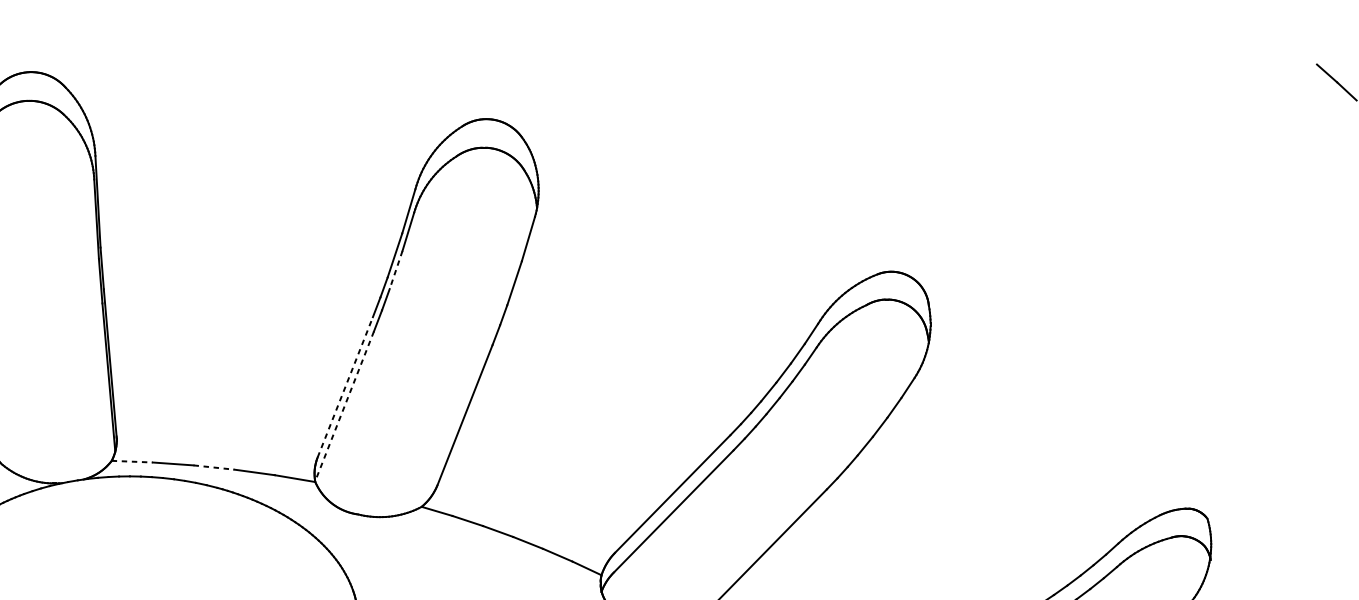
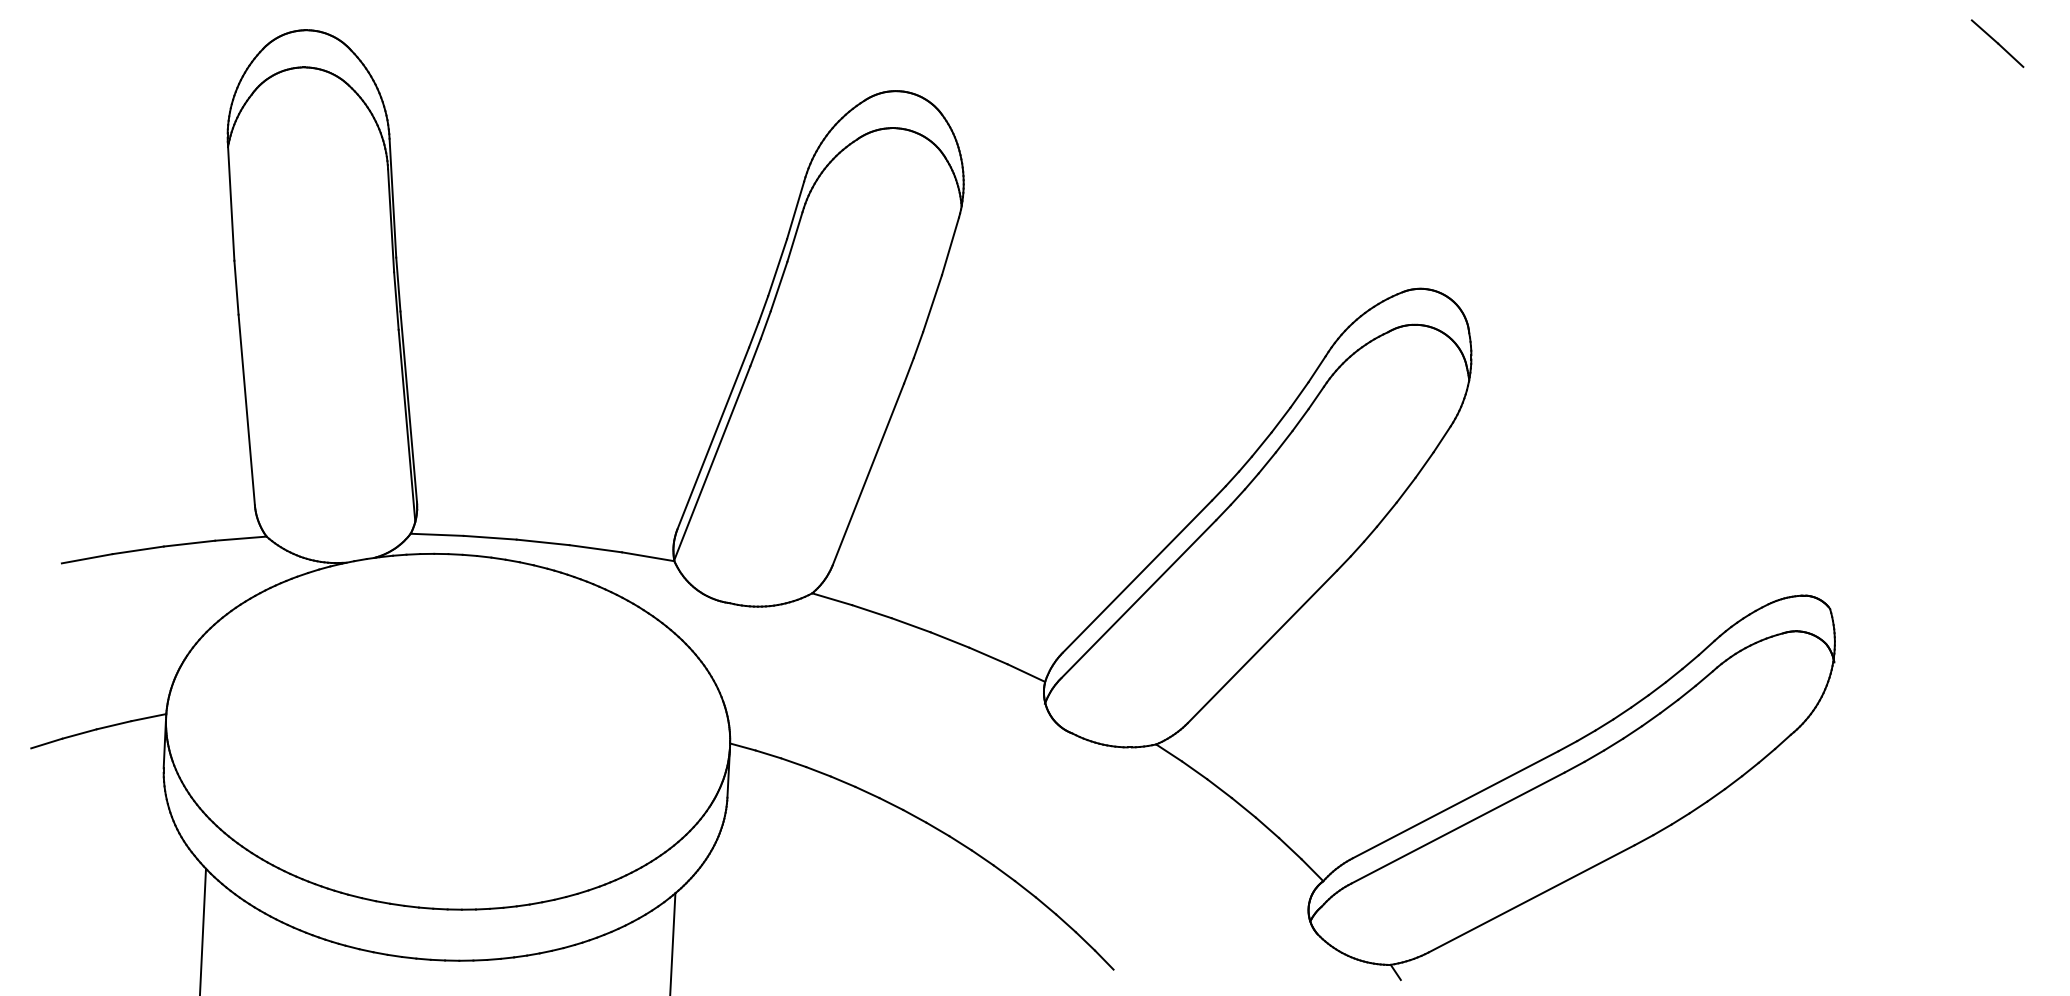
line: (395, 270) -> (778, 287), dashed -> solid
line: (345, 387) -> (713, 438), dashed -> solid
line: (344, 406) -> (712, 463), dashed -> solid
line: (132, 461) -> (437, 534), dashed -> solid
line: (214, 467) -> (543, 542), dashed -> solid

